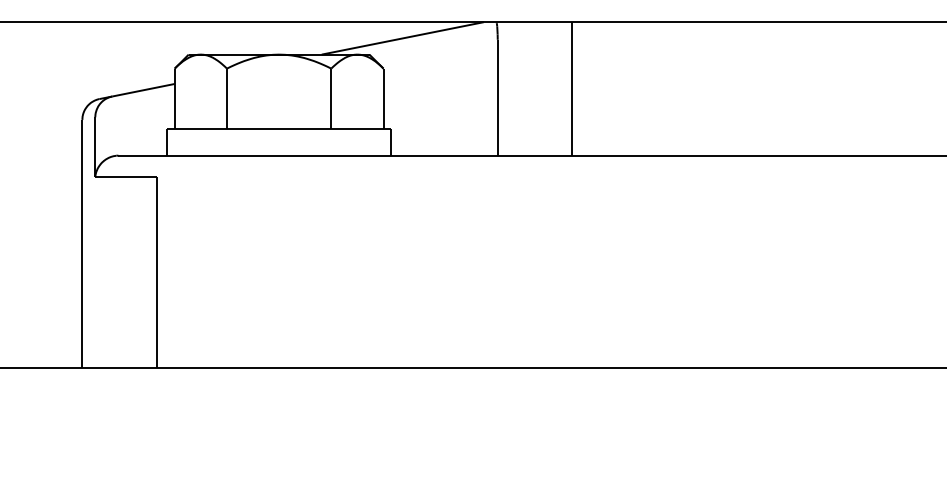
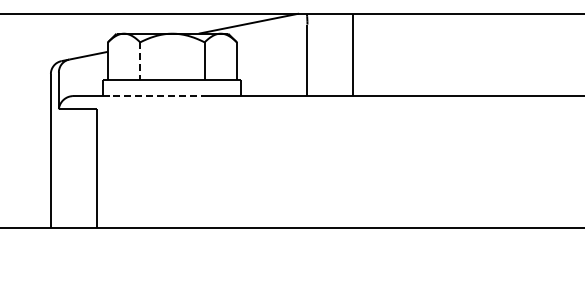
line: (227, 99) -> (140, 61), solid -> dashed
line: (256, 156) -> (158, 96), solid -> dashed

